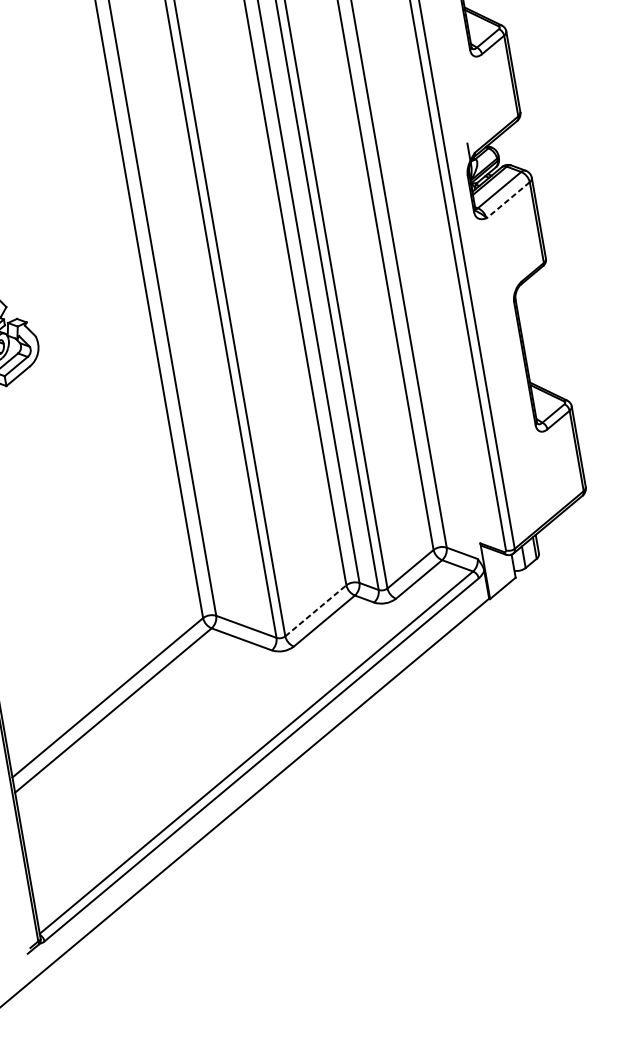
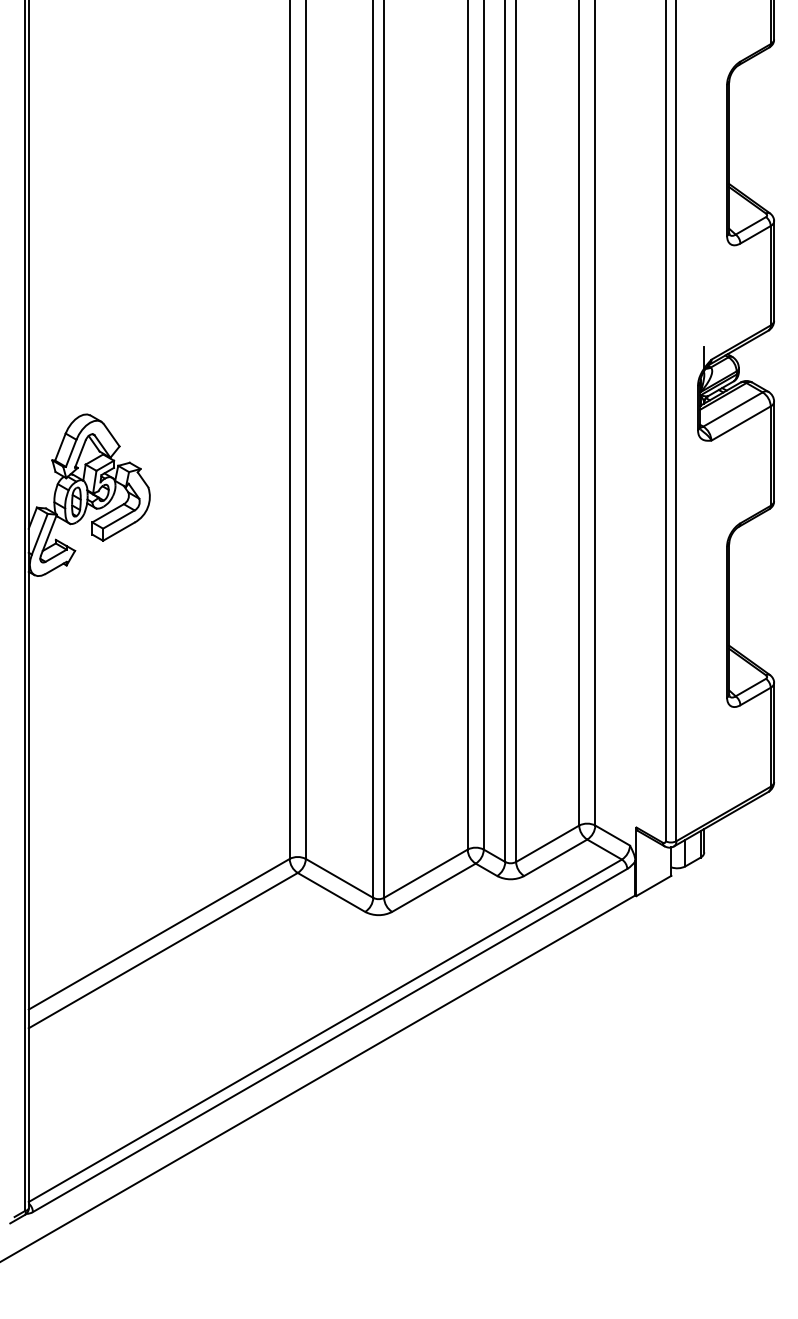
line: (507, 200) -> (740, 423), dashed -> solid
line: (316, 610) -> (426, 873), dashed -> solid

